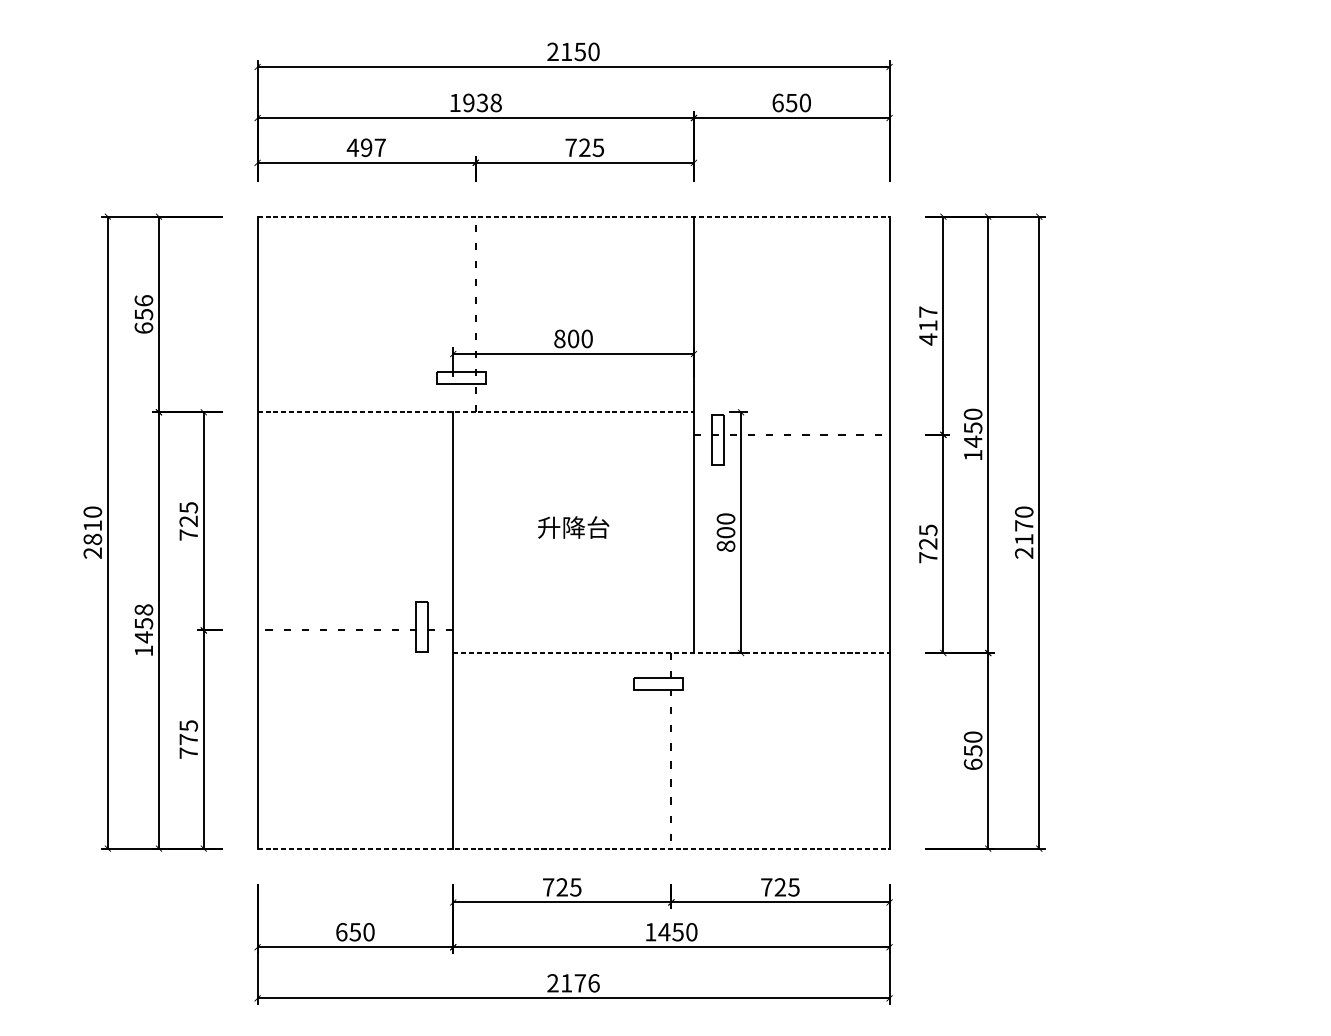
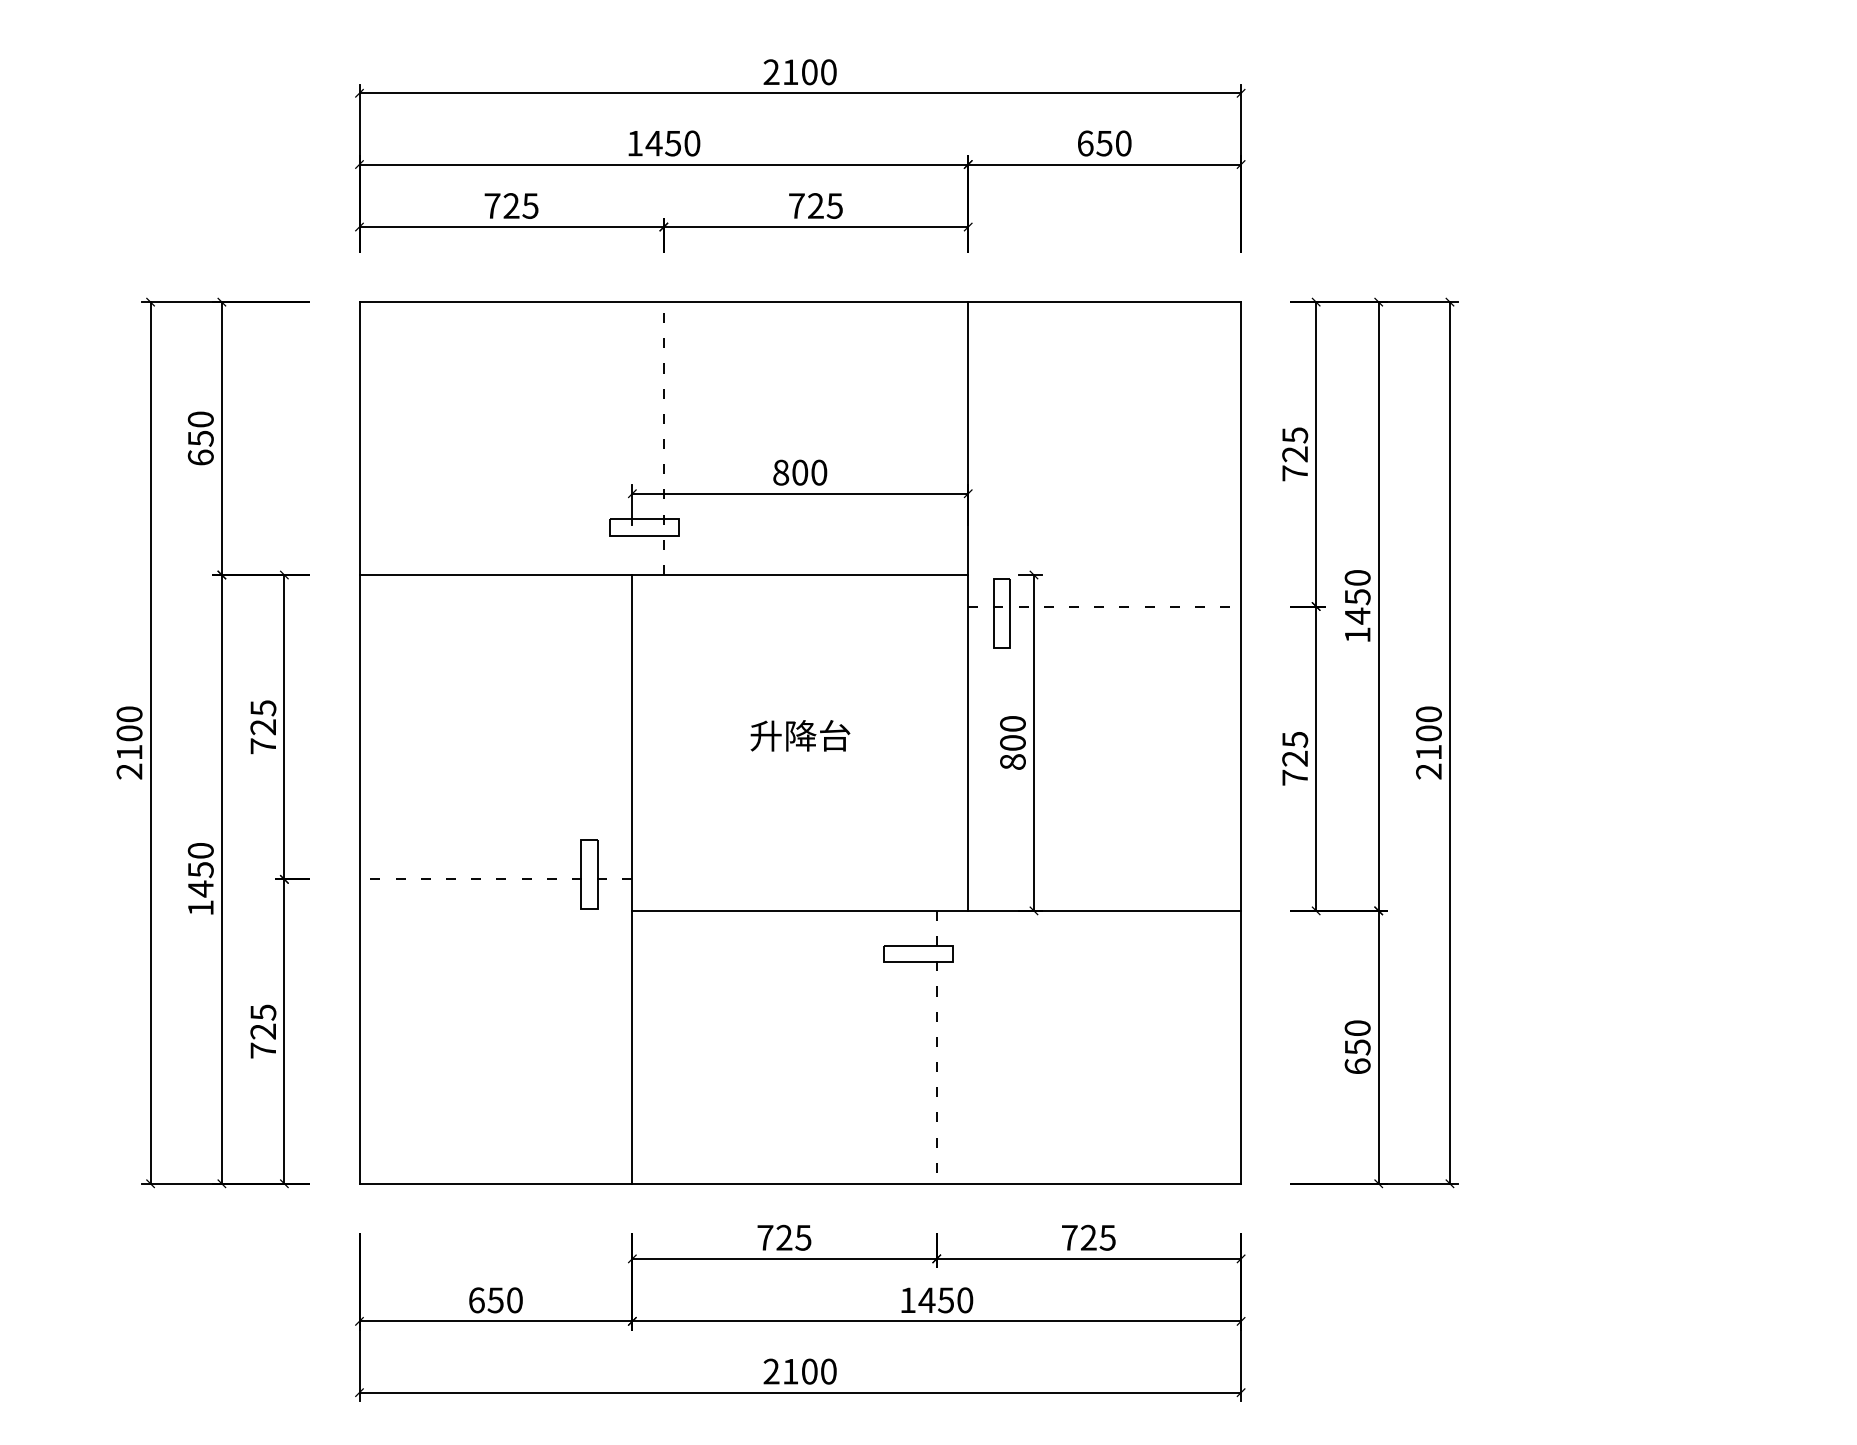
text: (580, 52) -> (809, 72), 2150 -> 2100
text: (481, 102) -> (672, 143), 1938 -> 1450
text: (365, 147) -> (510, 205), 497 -> 725
line: (573, 216) -> (800, 302), dashed -> solid
text: (143, 300) -> (200, 419), 656 -> 650
text: (928, 325) -> (1295, 454), 417 -> 725
line: (476, 412) -> (664, 575), dashed -> solid
text: (1023, 525) -> (1428, 733), 2170 -> 2100
text: (92, 532) -> (129, 742), 2810 -> 2100
text: (143, 609) -> (200, 850), 1458 -> 1450
line: (671, 652) -> (937, 910), dashed -> solid
text: (188, 739) -> (262, 1031), 775 -> 725
line: (573, 848) -> (800, 1183), dashed -> solid
text: (587, 983) -> (819, 1371), 2176 -> 2100

